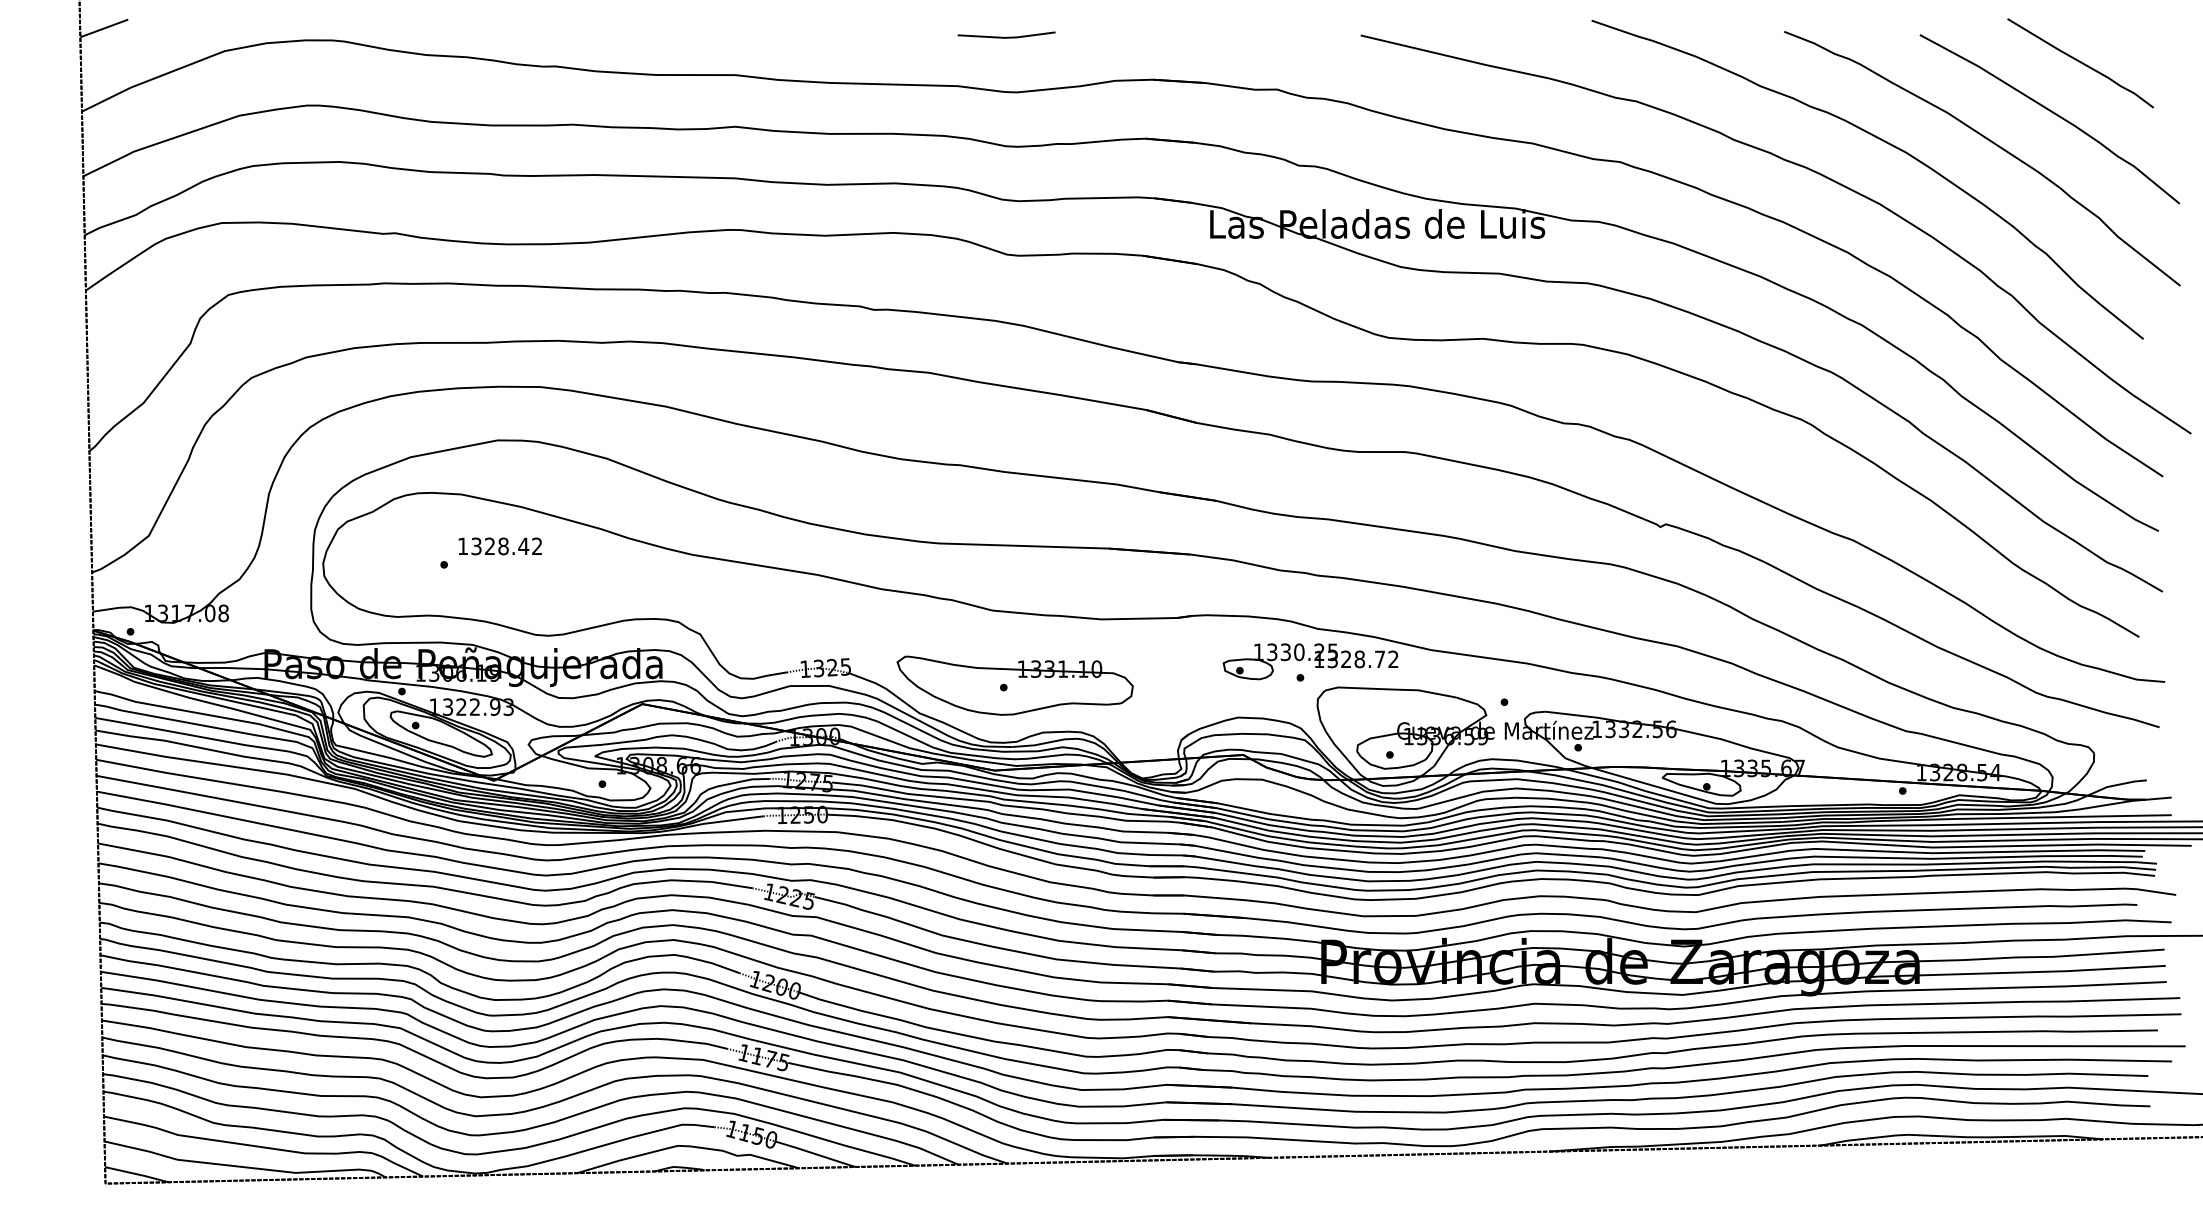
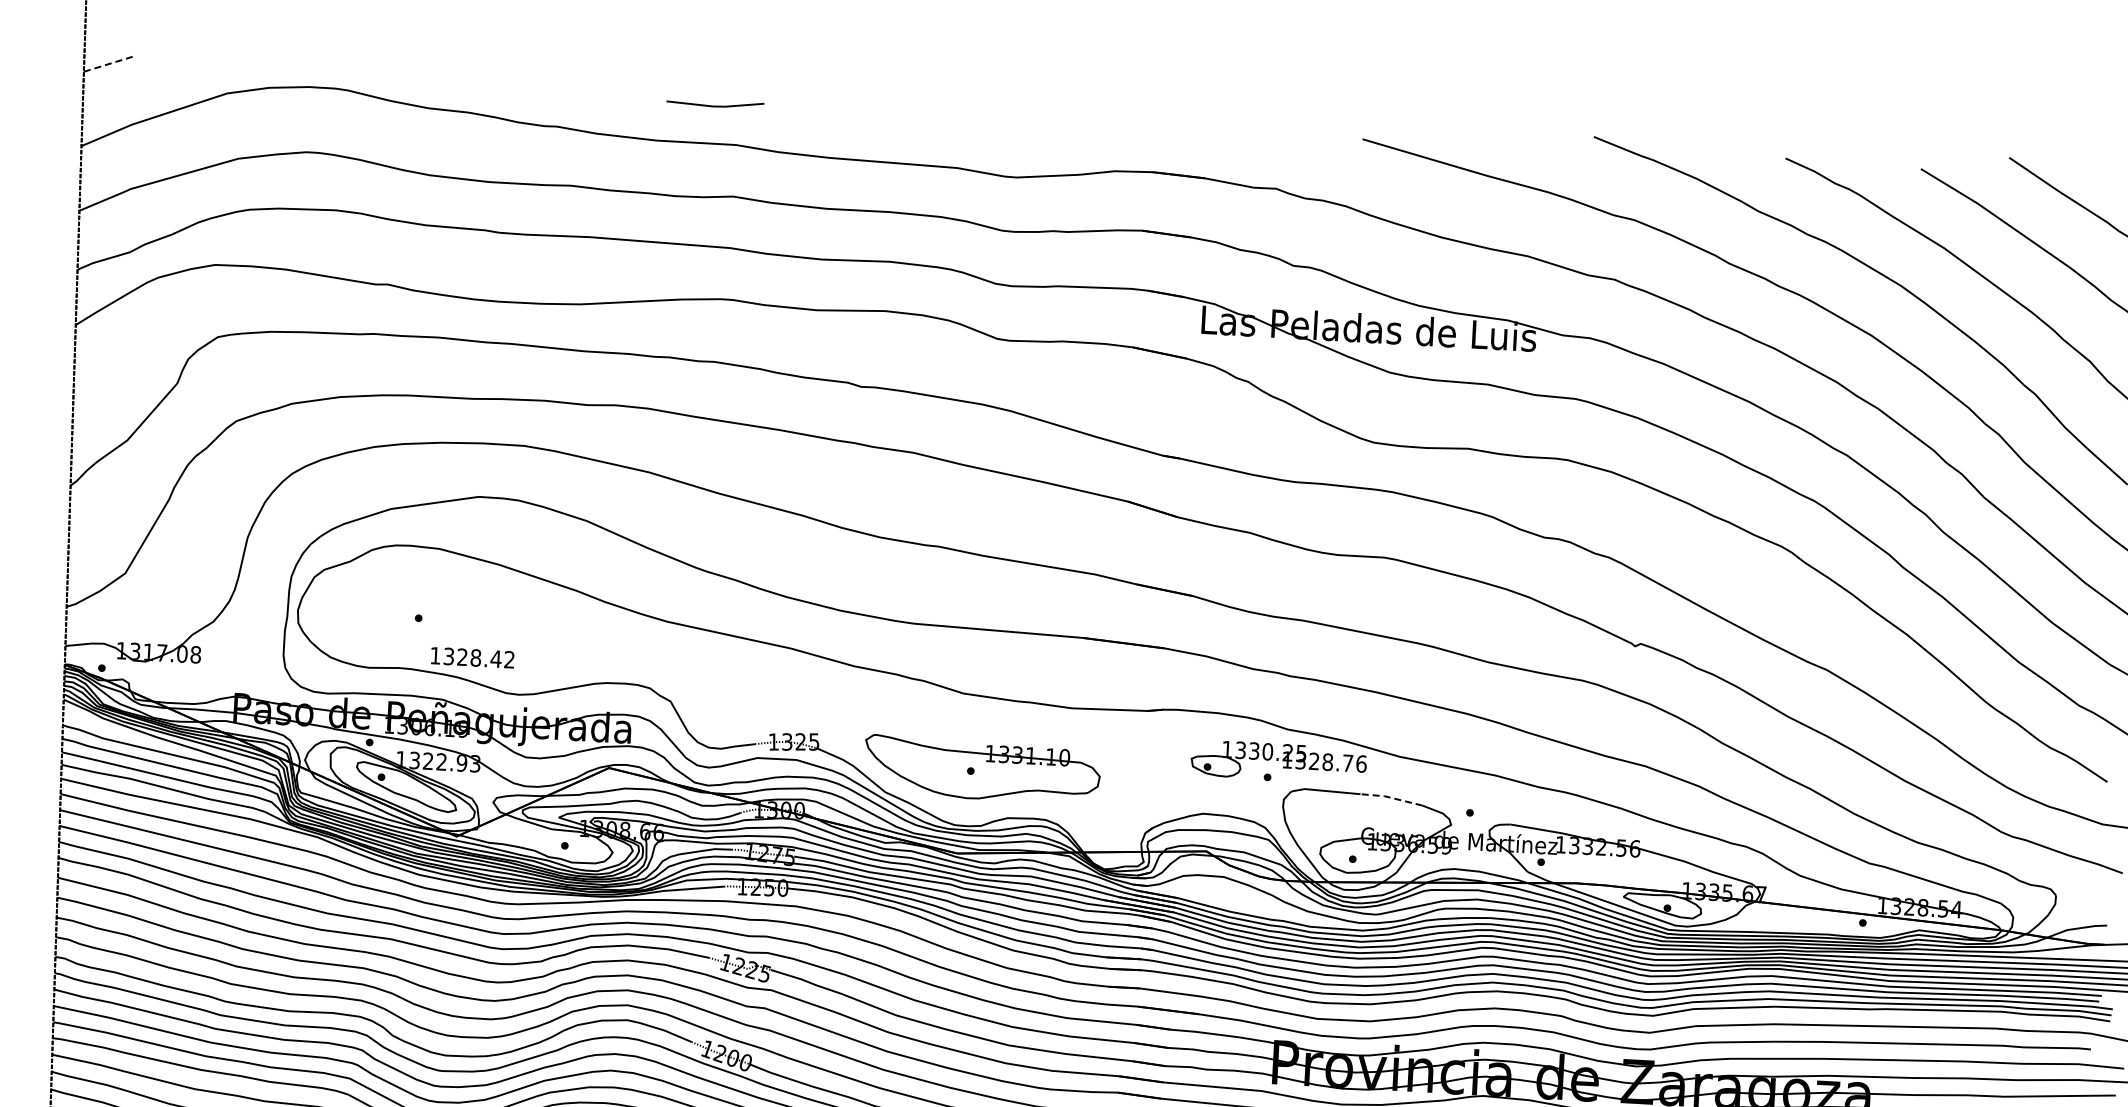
line: (104, 28) -> (108, 64), solid -> dashed
line: (1006, 36) -> (715, 105), moved
text: (499, 546) -> (471, 657), moved
text: (1393, 659) -> (1361, 764), 1328.72 -> 1328.76
line: (1425, 691) -> (1391, 797), solid -> dashed

